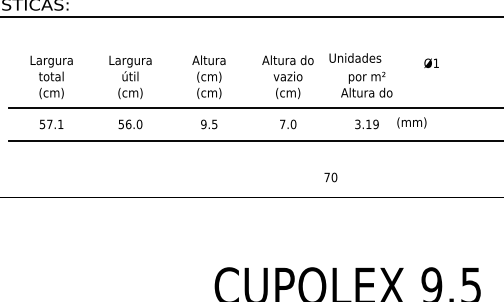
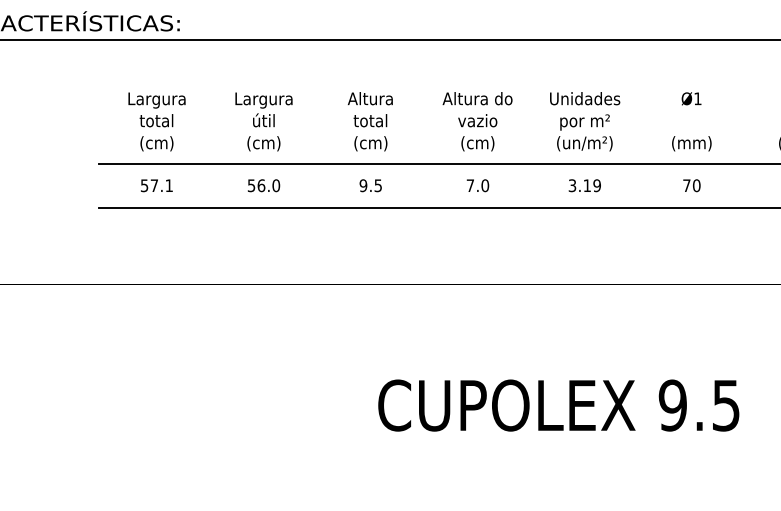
text: (355, 57) -> (585, 98), moved
text: (431, 63) -> (691, 98), moved
text: (209, 77) -> (370, 121), (cm) -> total
text: (366, 93) -> (584, 143), Altura do -> (un/m²)
text: (411, 122) -> (691, 143), moved
text: (330, 177) -> (691, 185), moved

